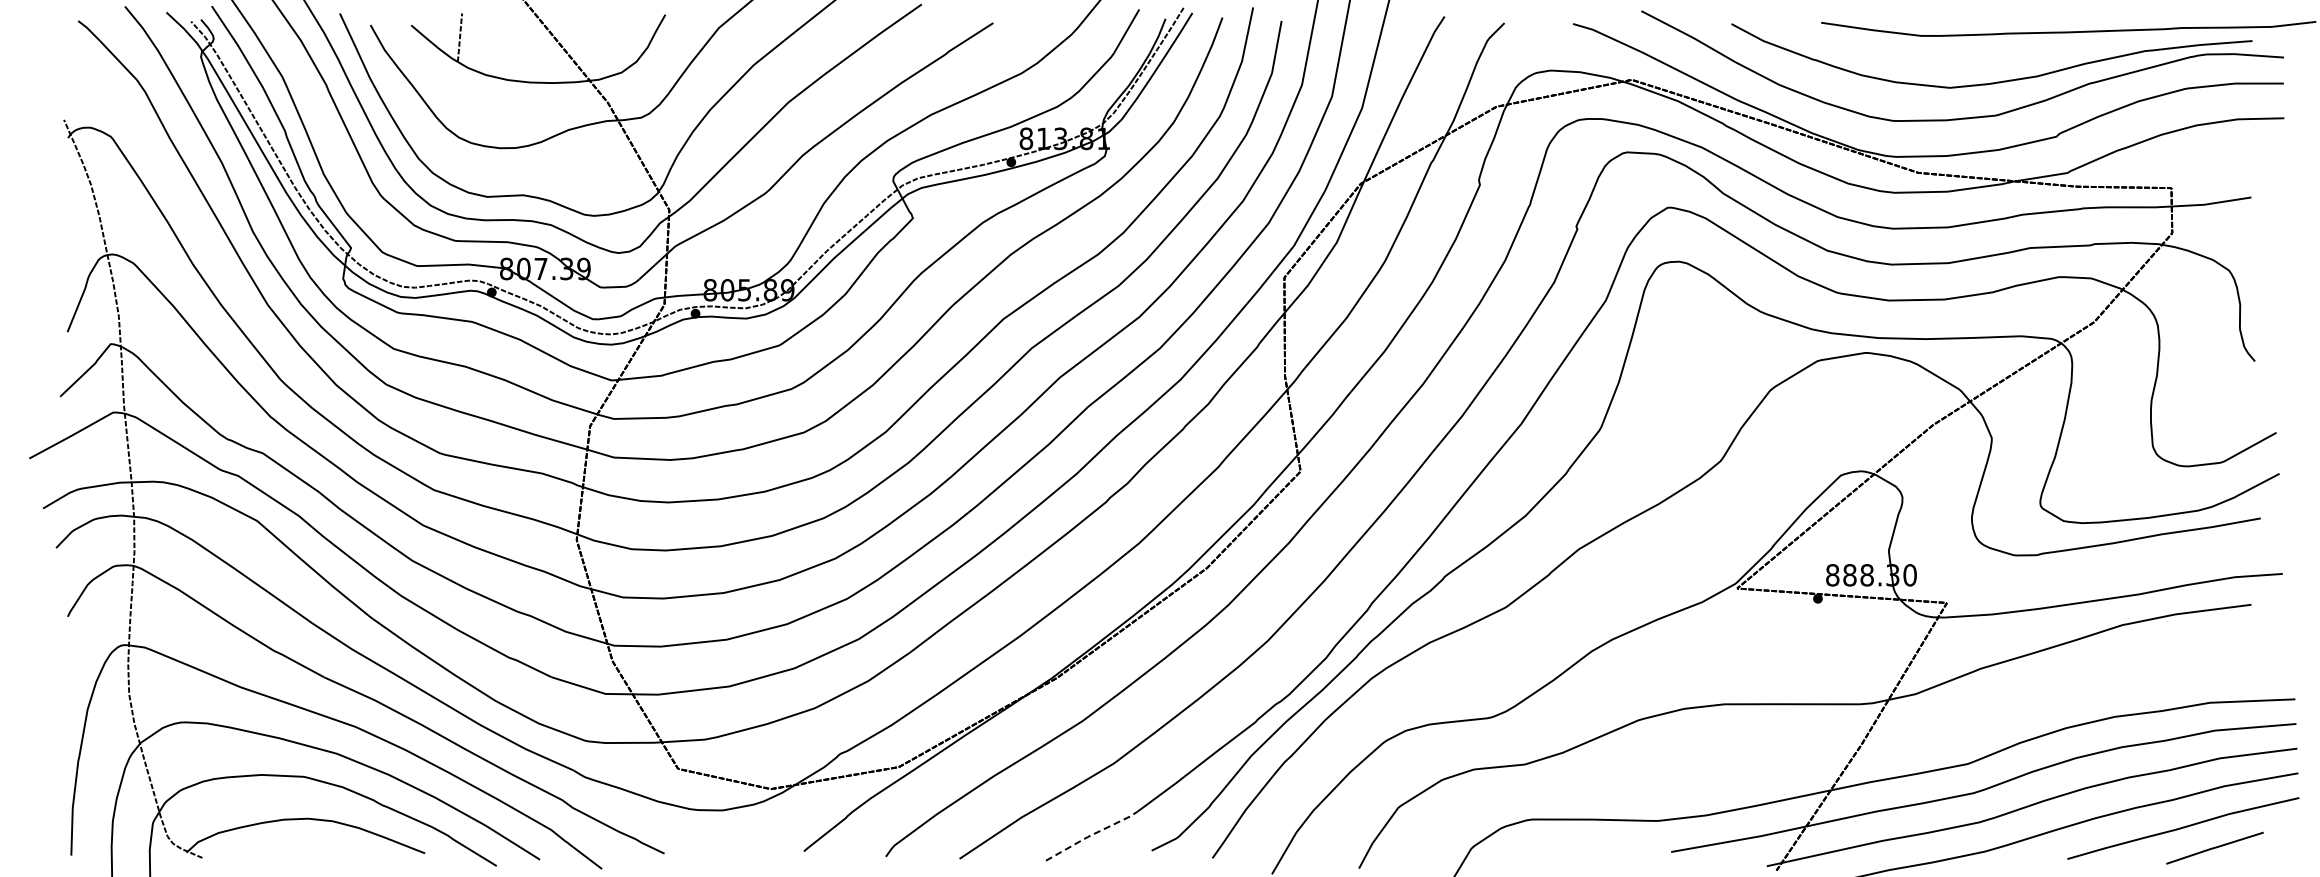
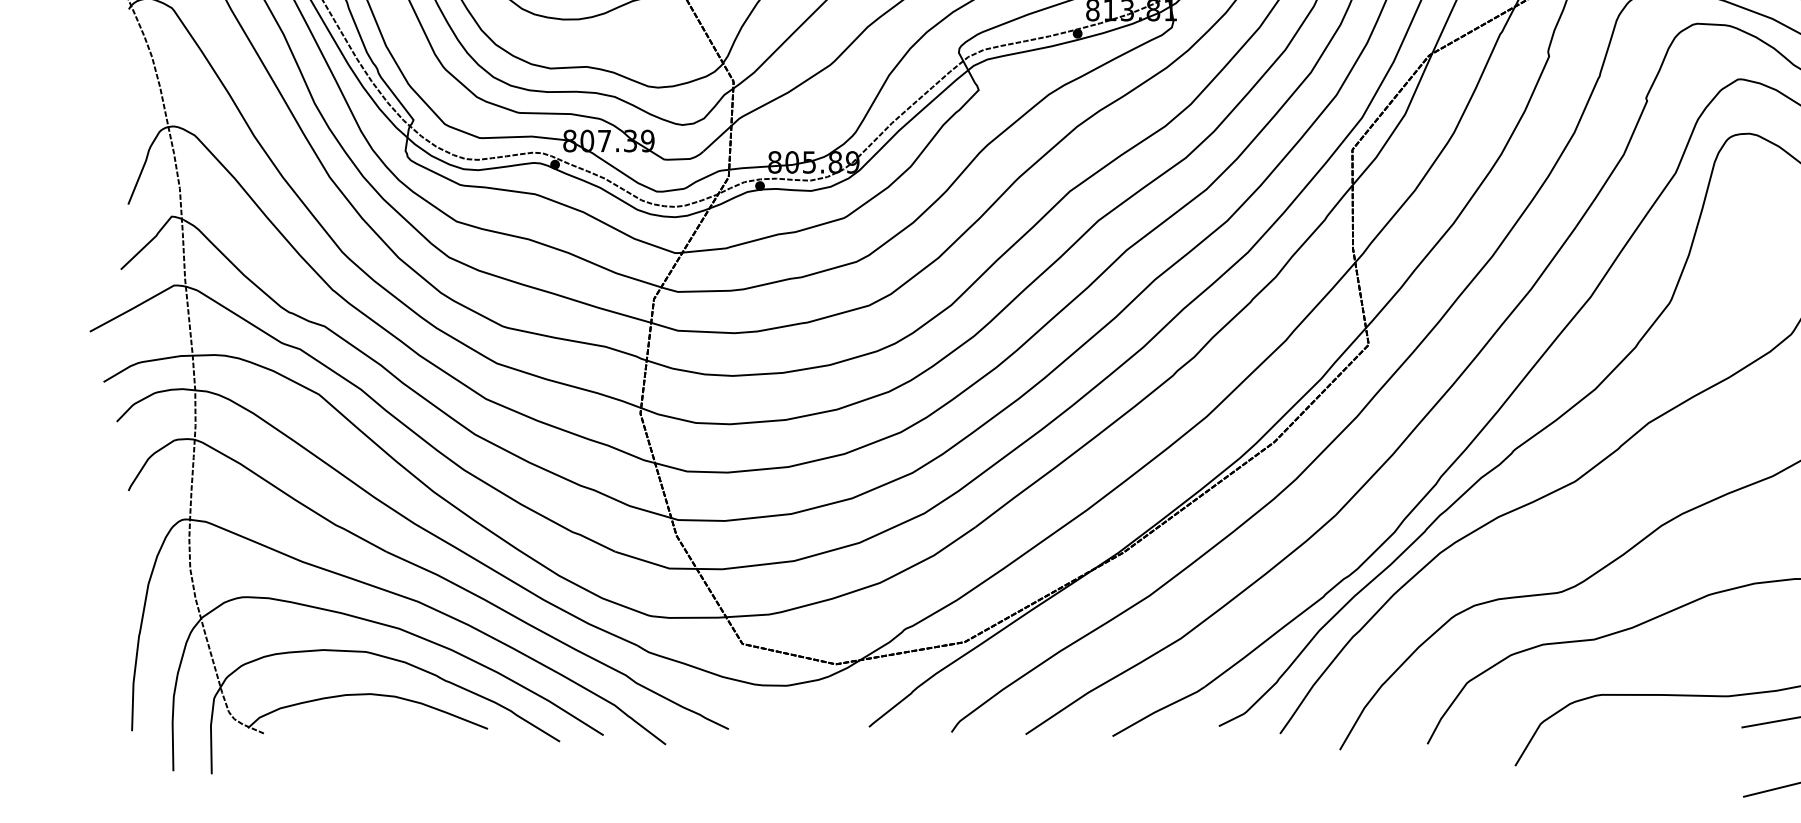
line: (1092, 834) -> (1159, 709), dashed -> solid

